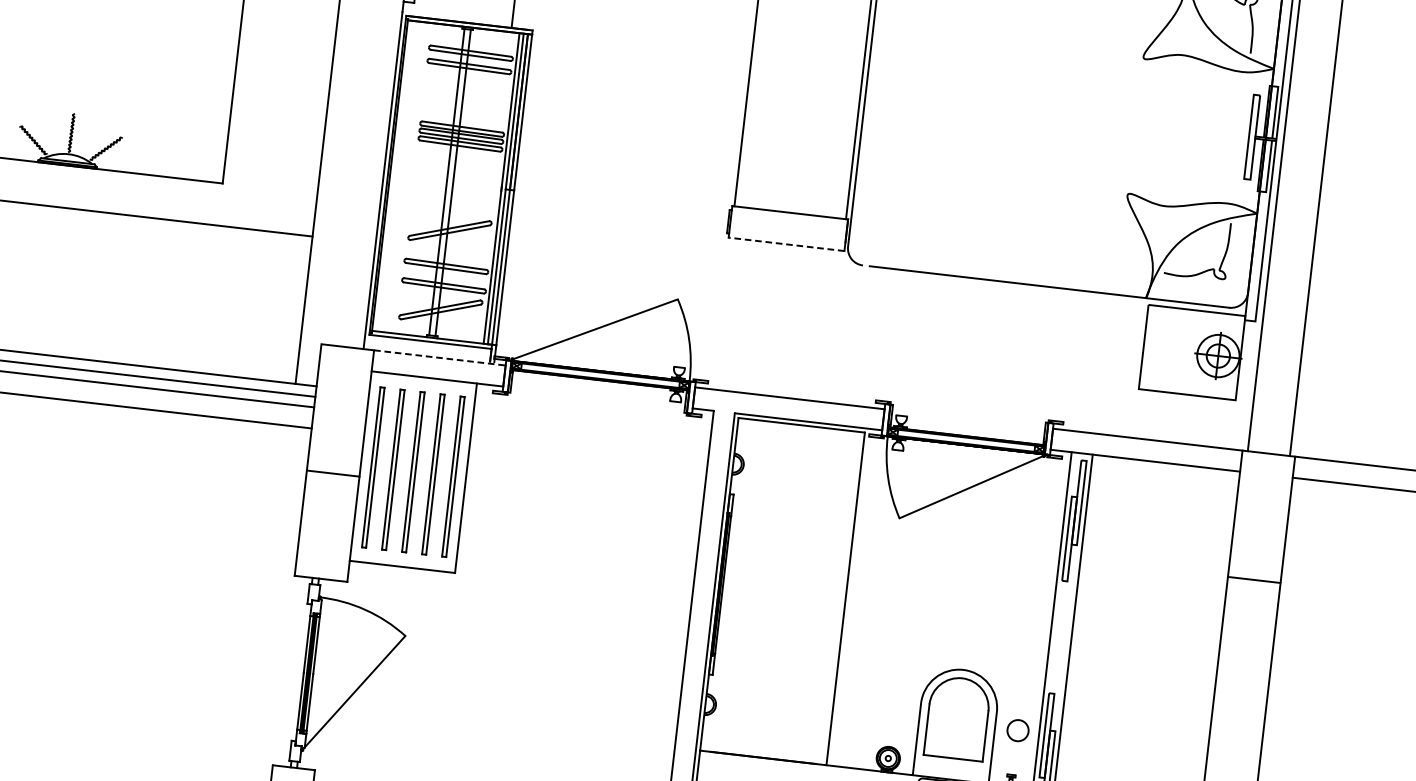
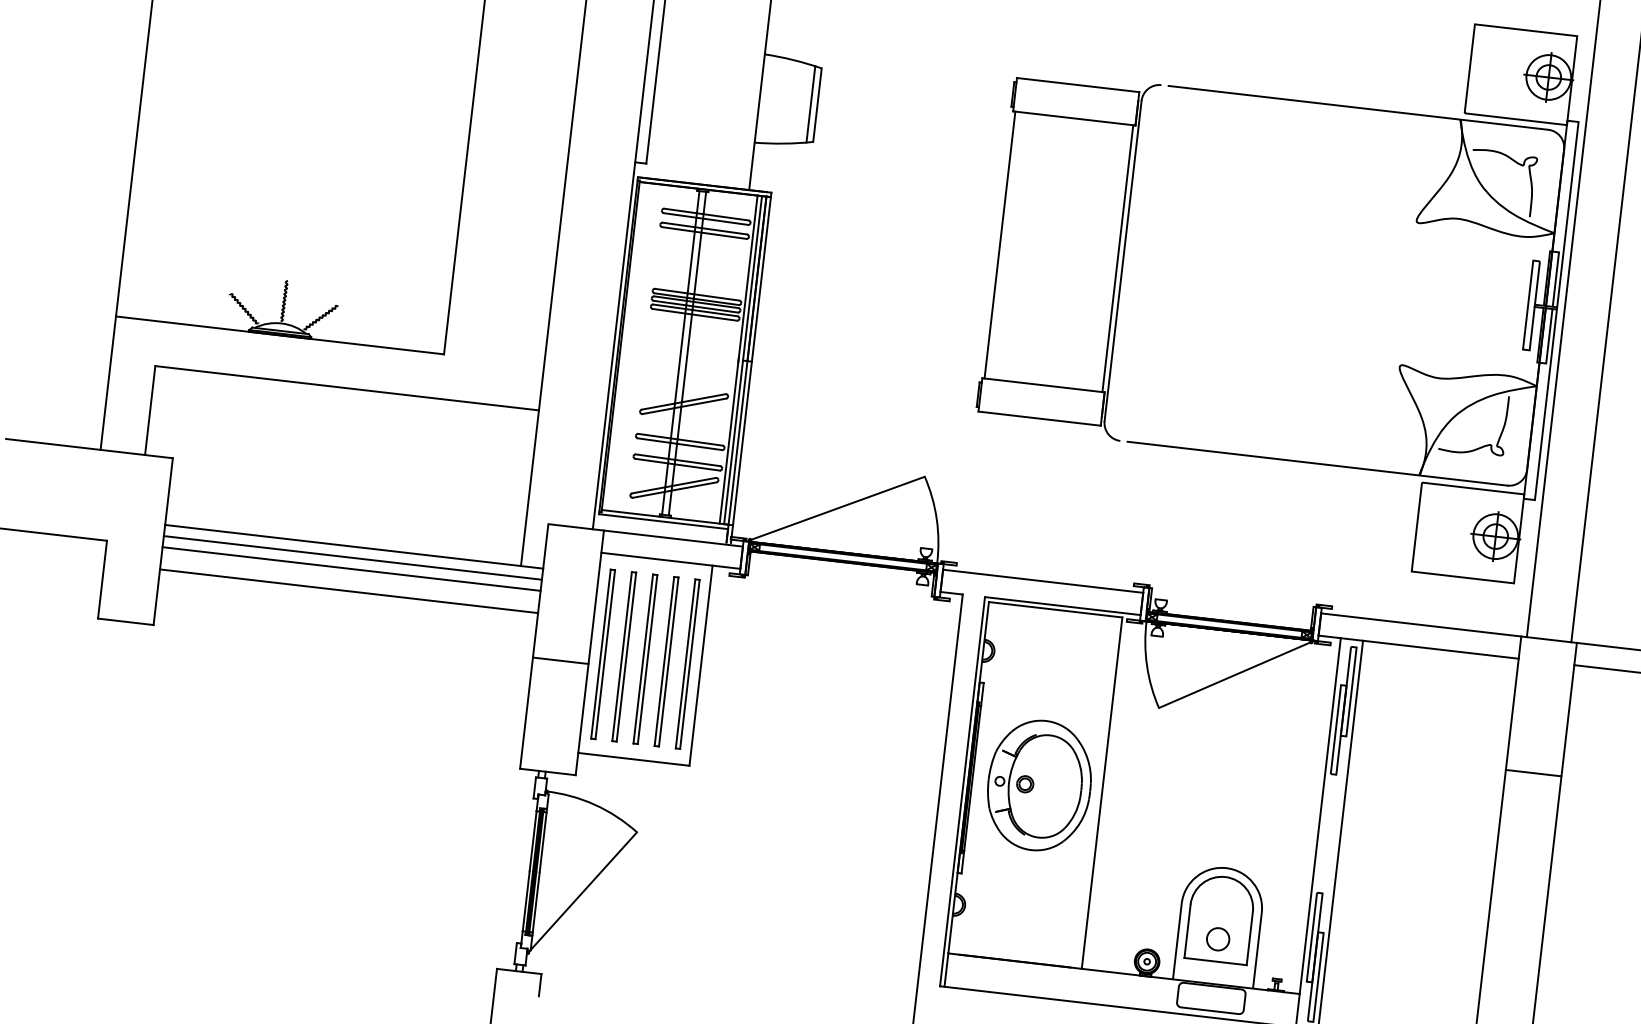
line: (786, 244) -> (1039, 418), dashed -> solid
line: (439, 357) -> (673, 538), dashed -> solid
part: (786, 591) -> (1039, 785), added
circle: (1018, 730) -> (1218, 939), moved

